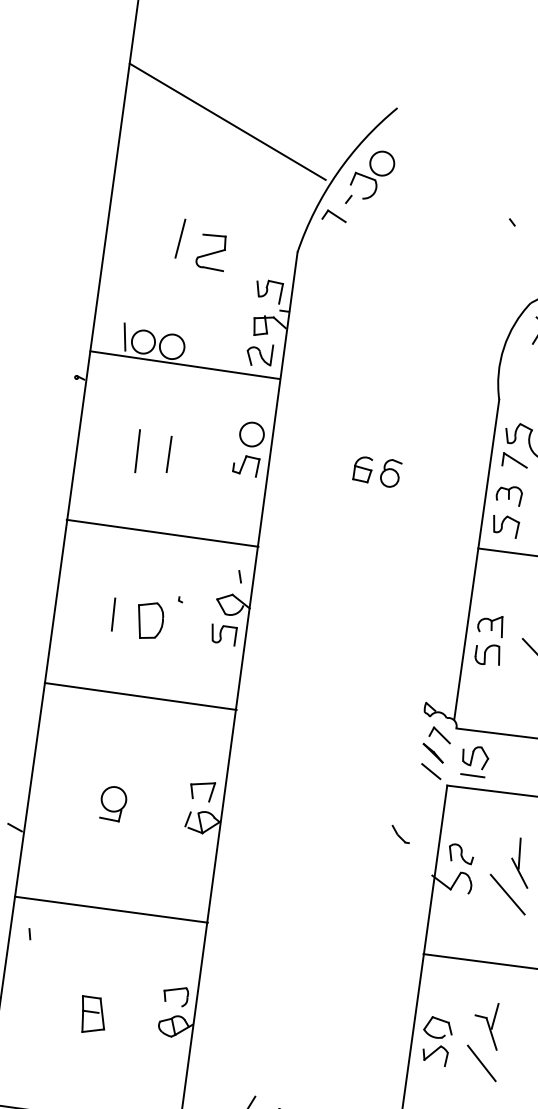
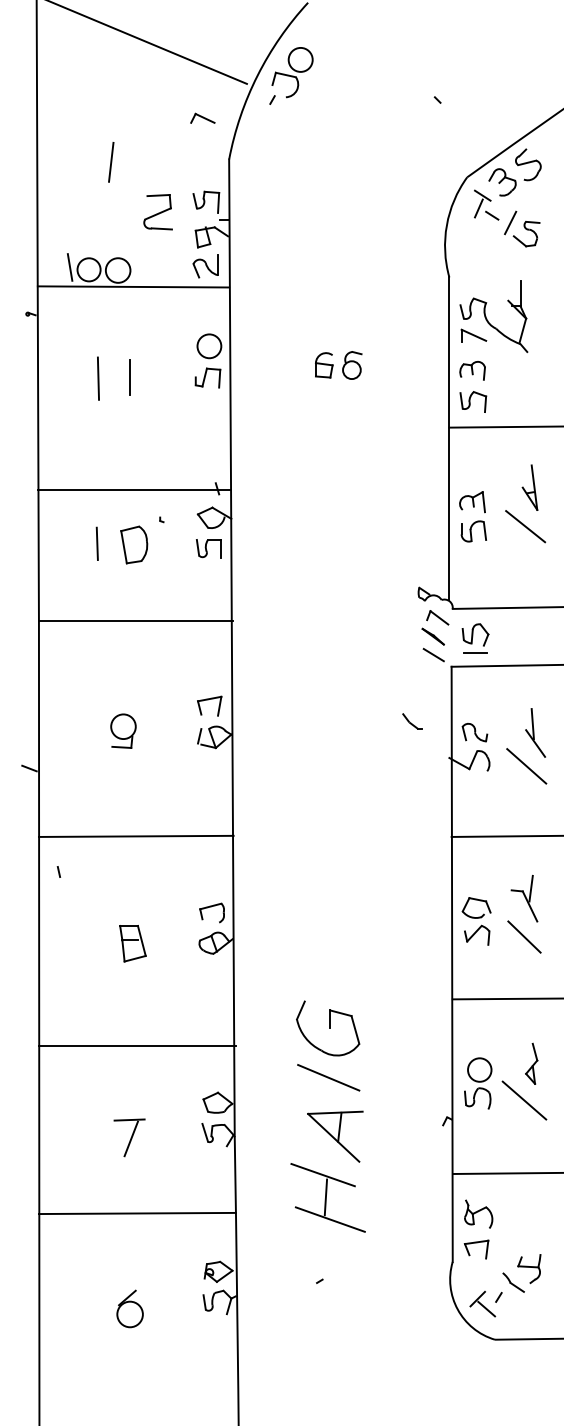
part: (334, 215) -> (202, 117), moved
part: (211, 252) -> (157, 212), moved
line: (162, 533) -> (134, 489), moved

